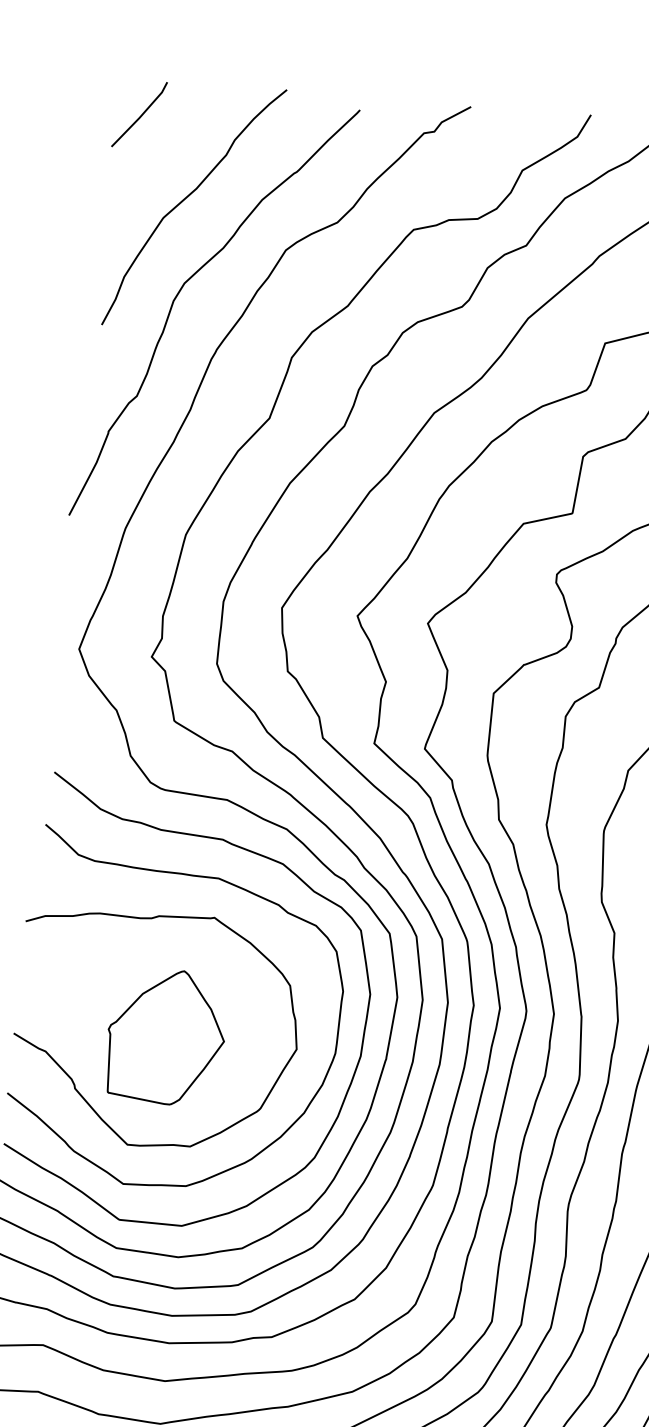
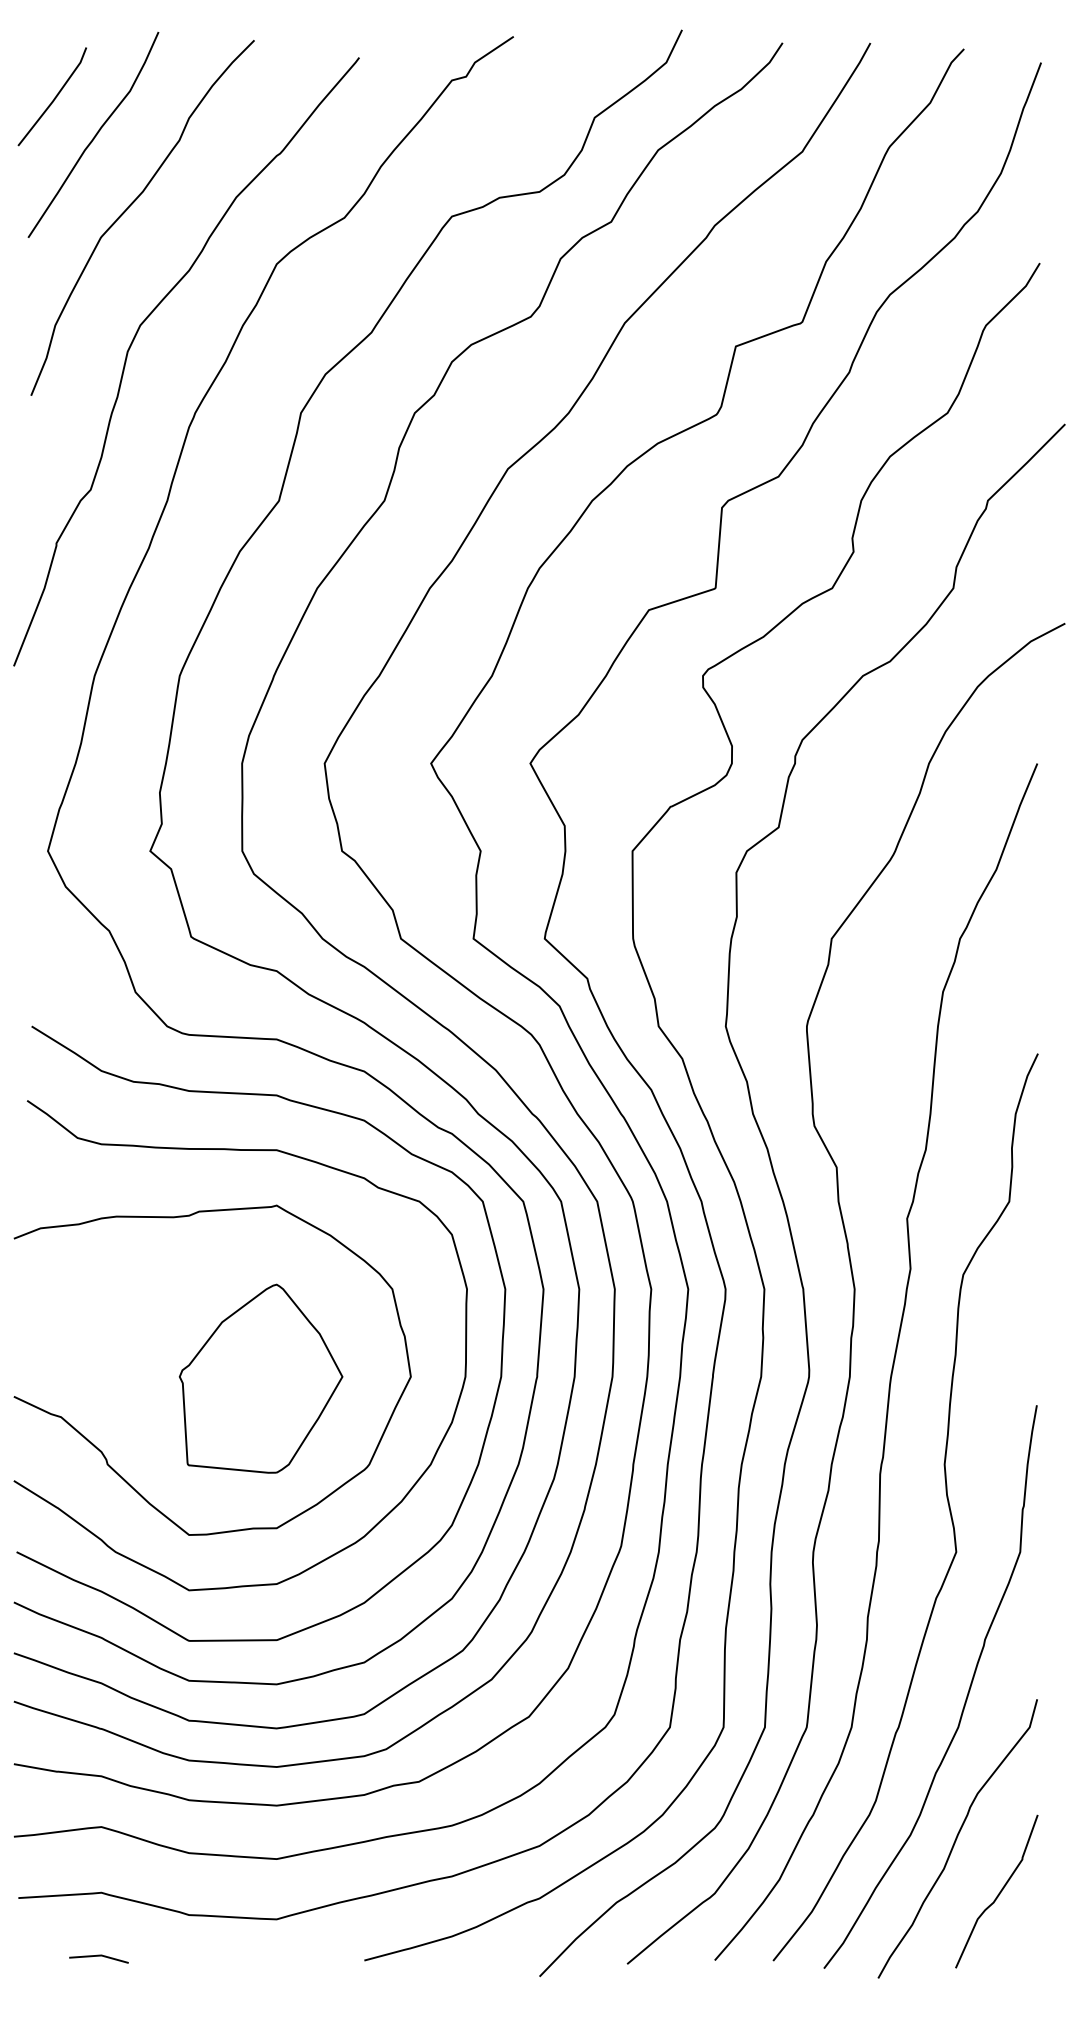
curve: (166, 145) -> (94, 135), added
part: (165, 1036) -> (260, 1378), moved

